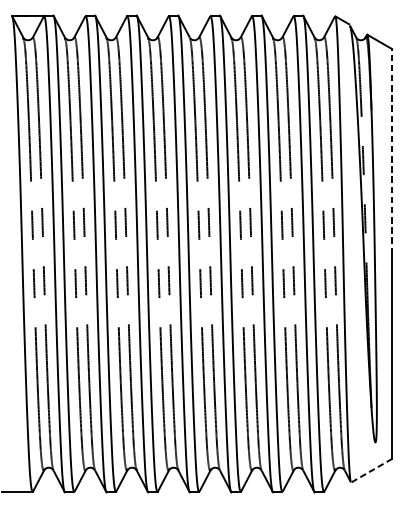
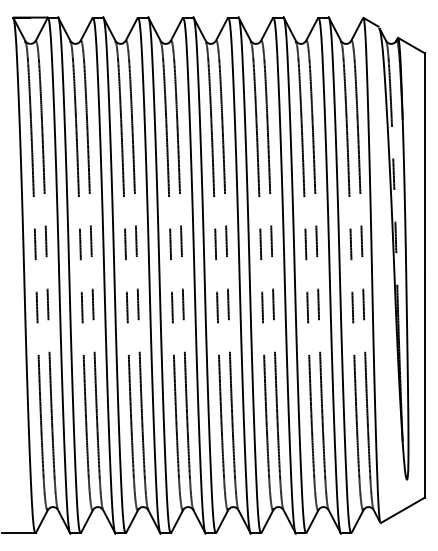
line: (392, 150) -> (425, 163), dashed -> solid
line: (372, 469) -> (403, 509), dashed -> solid

